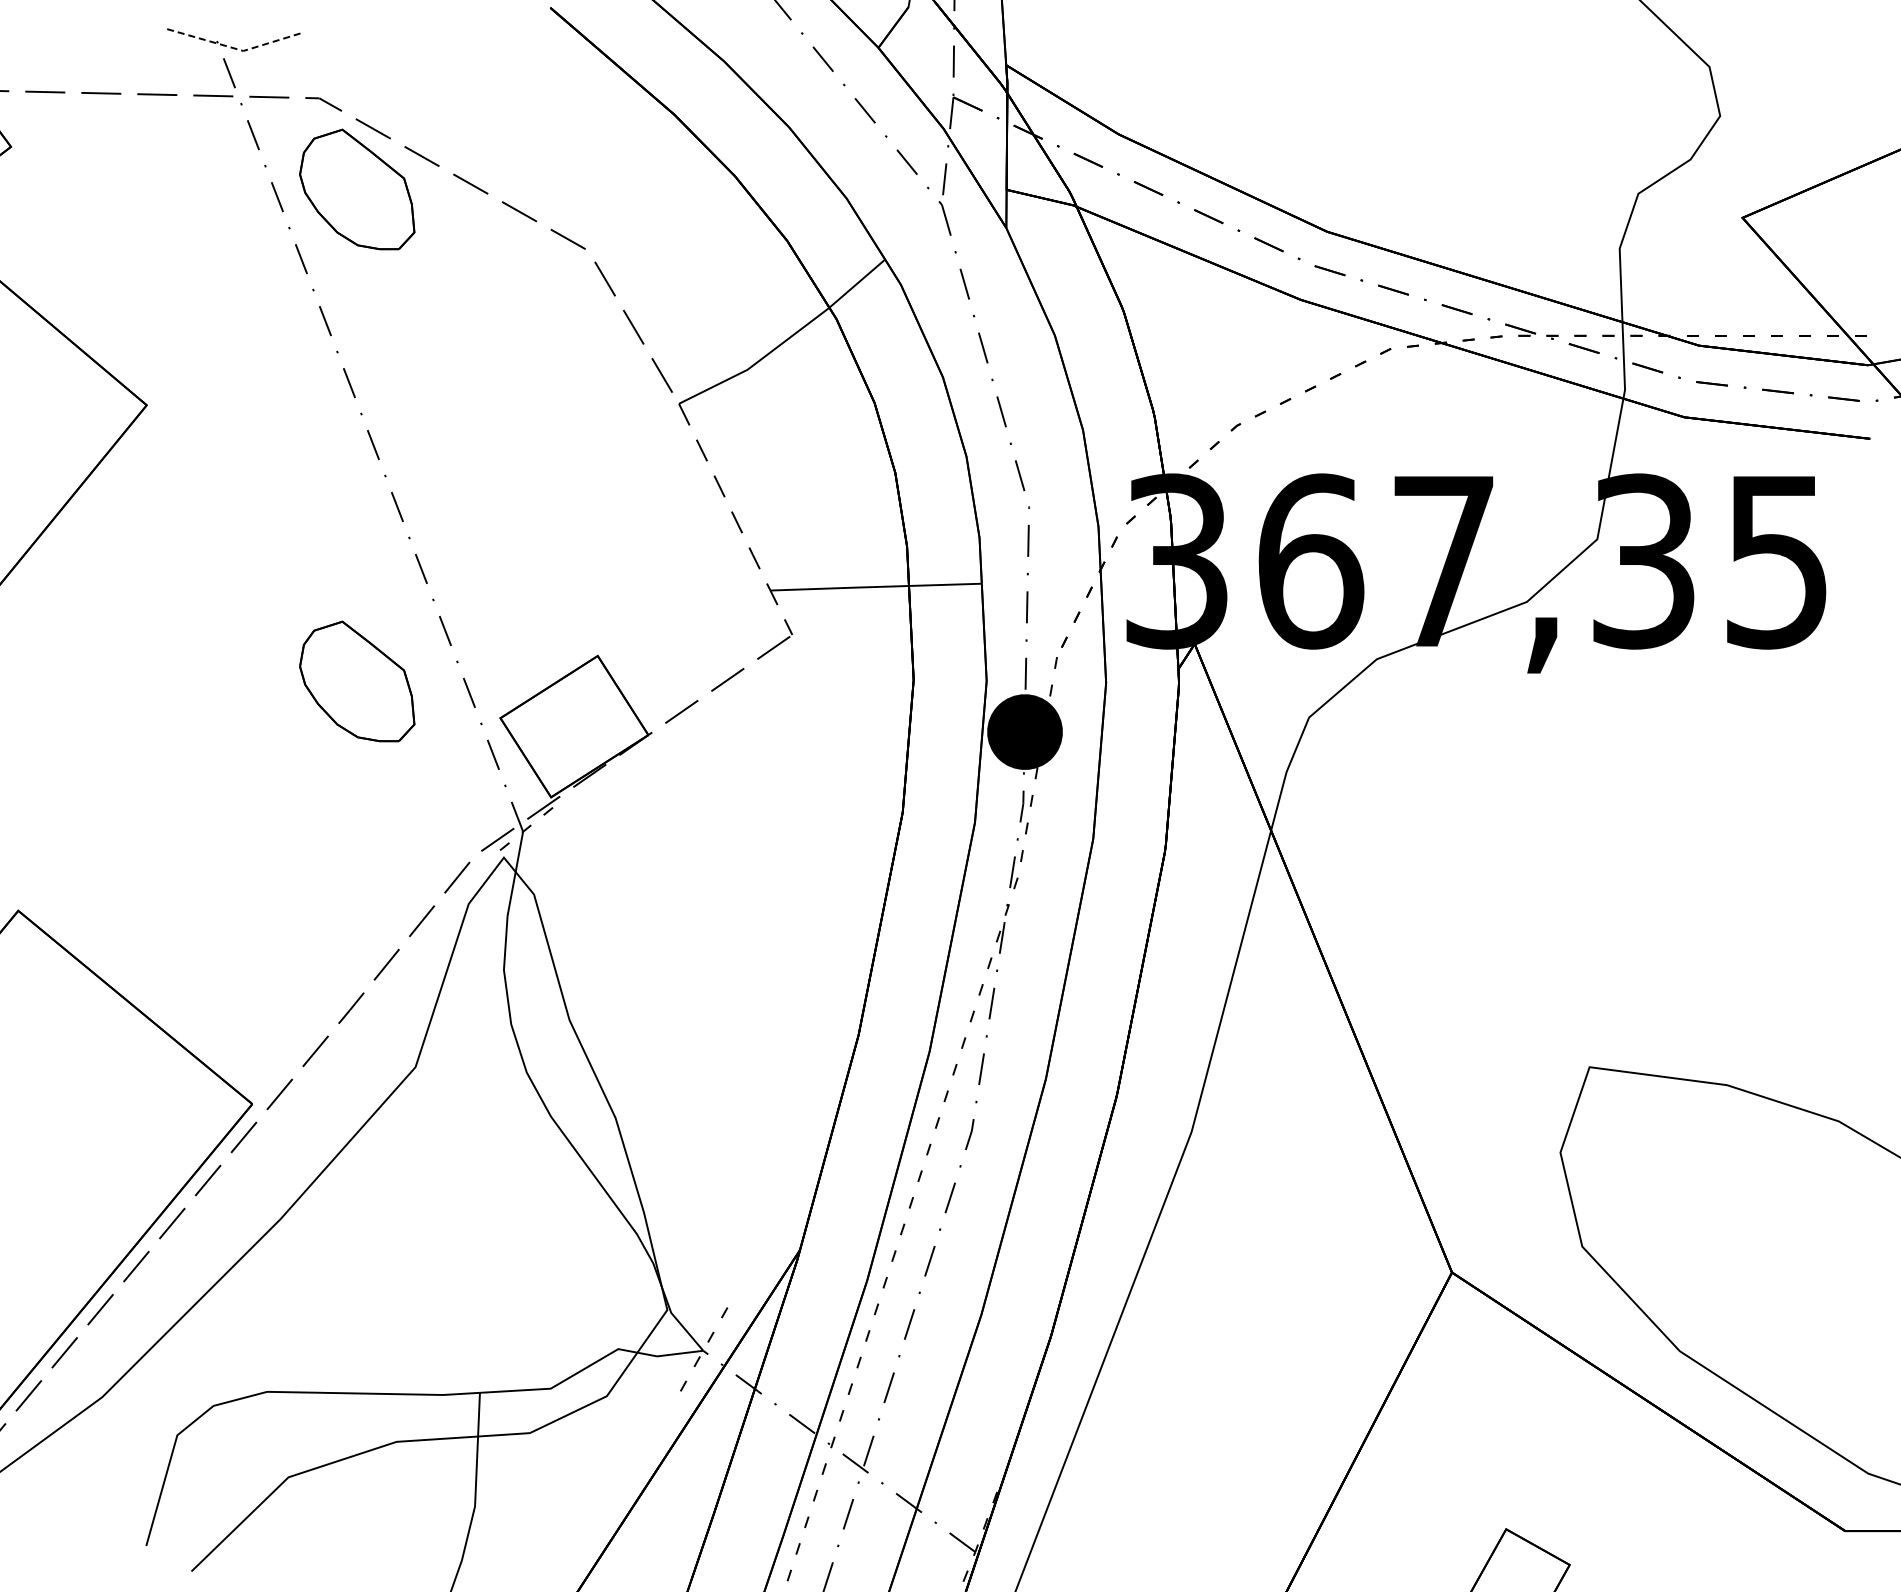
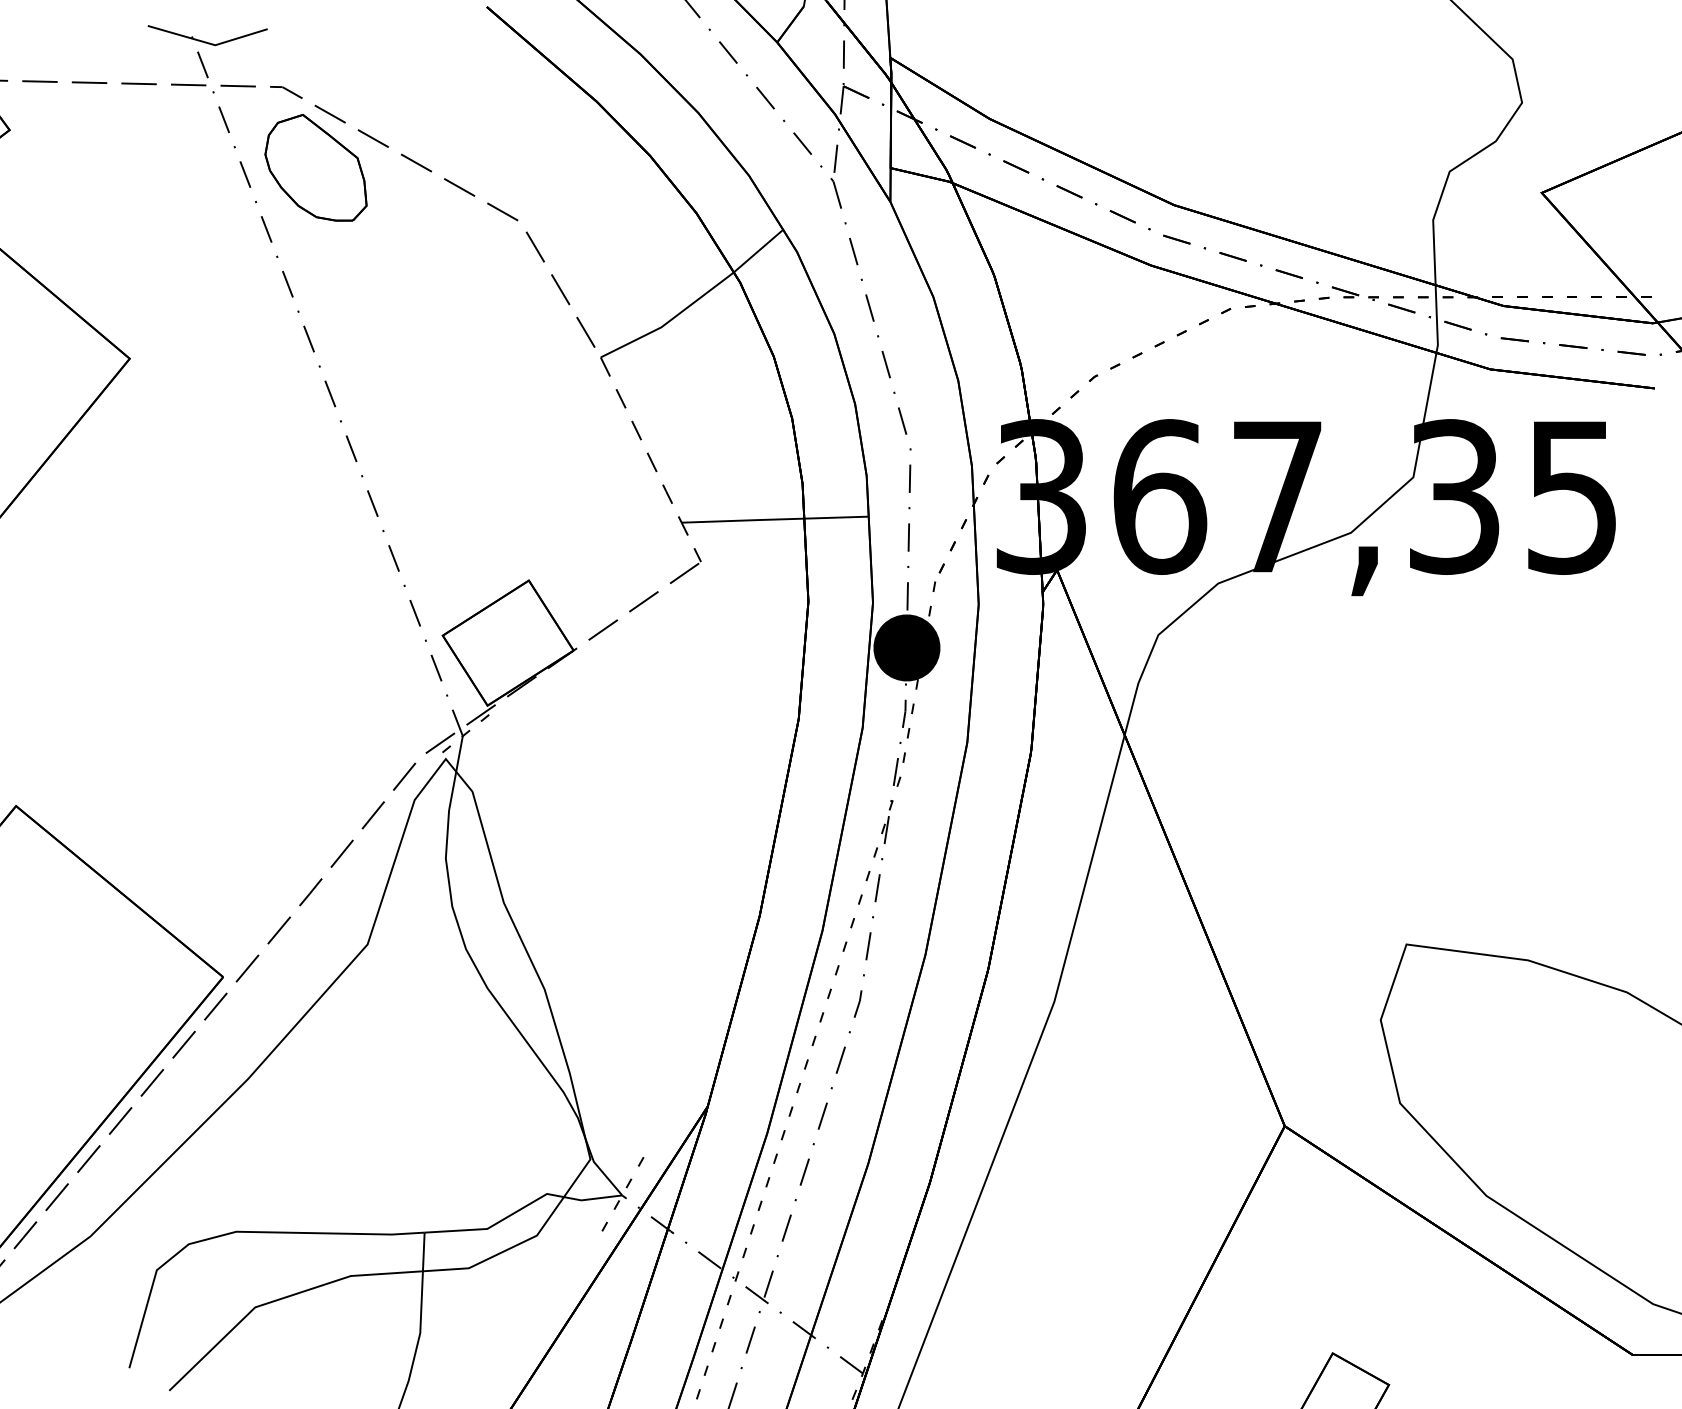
line: (235, 48) -> (208, 43), dashed -> solid
part: (357, 681) -> (316, 603), removed

